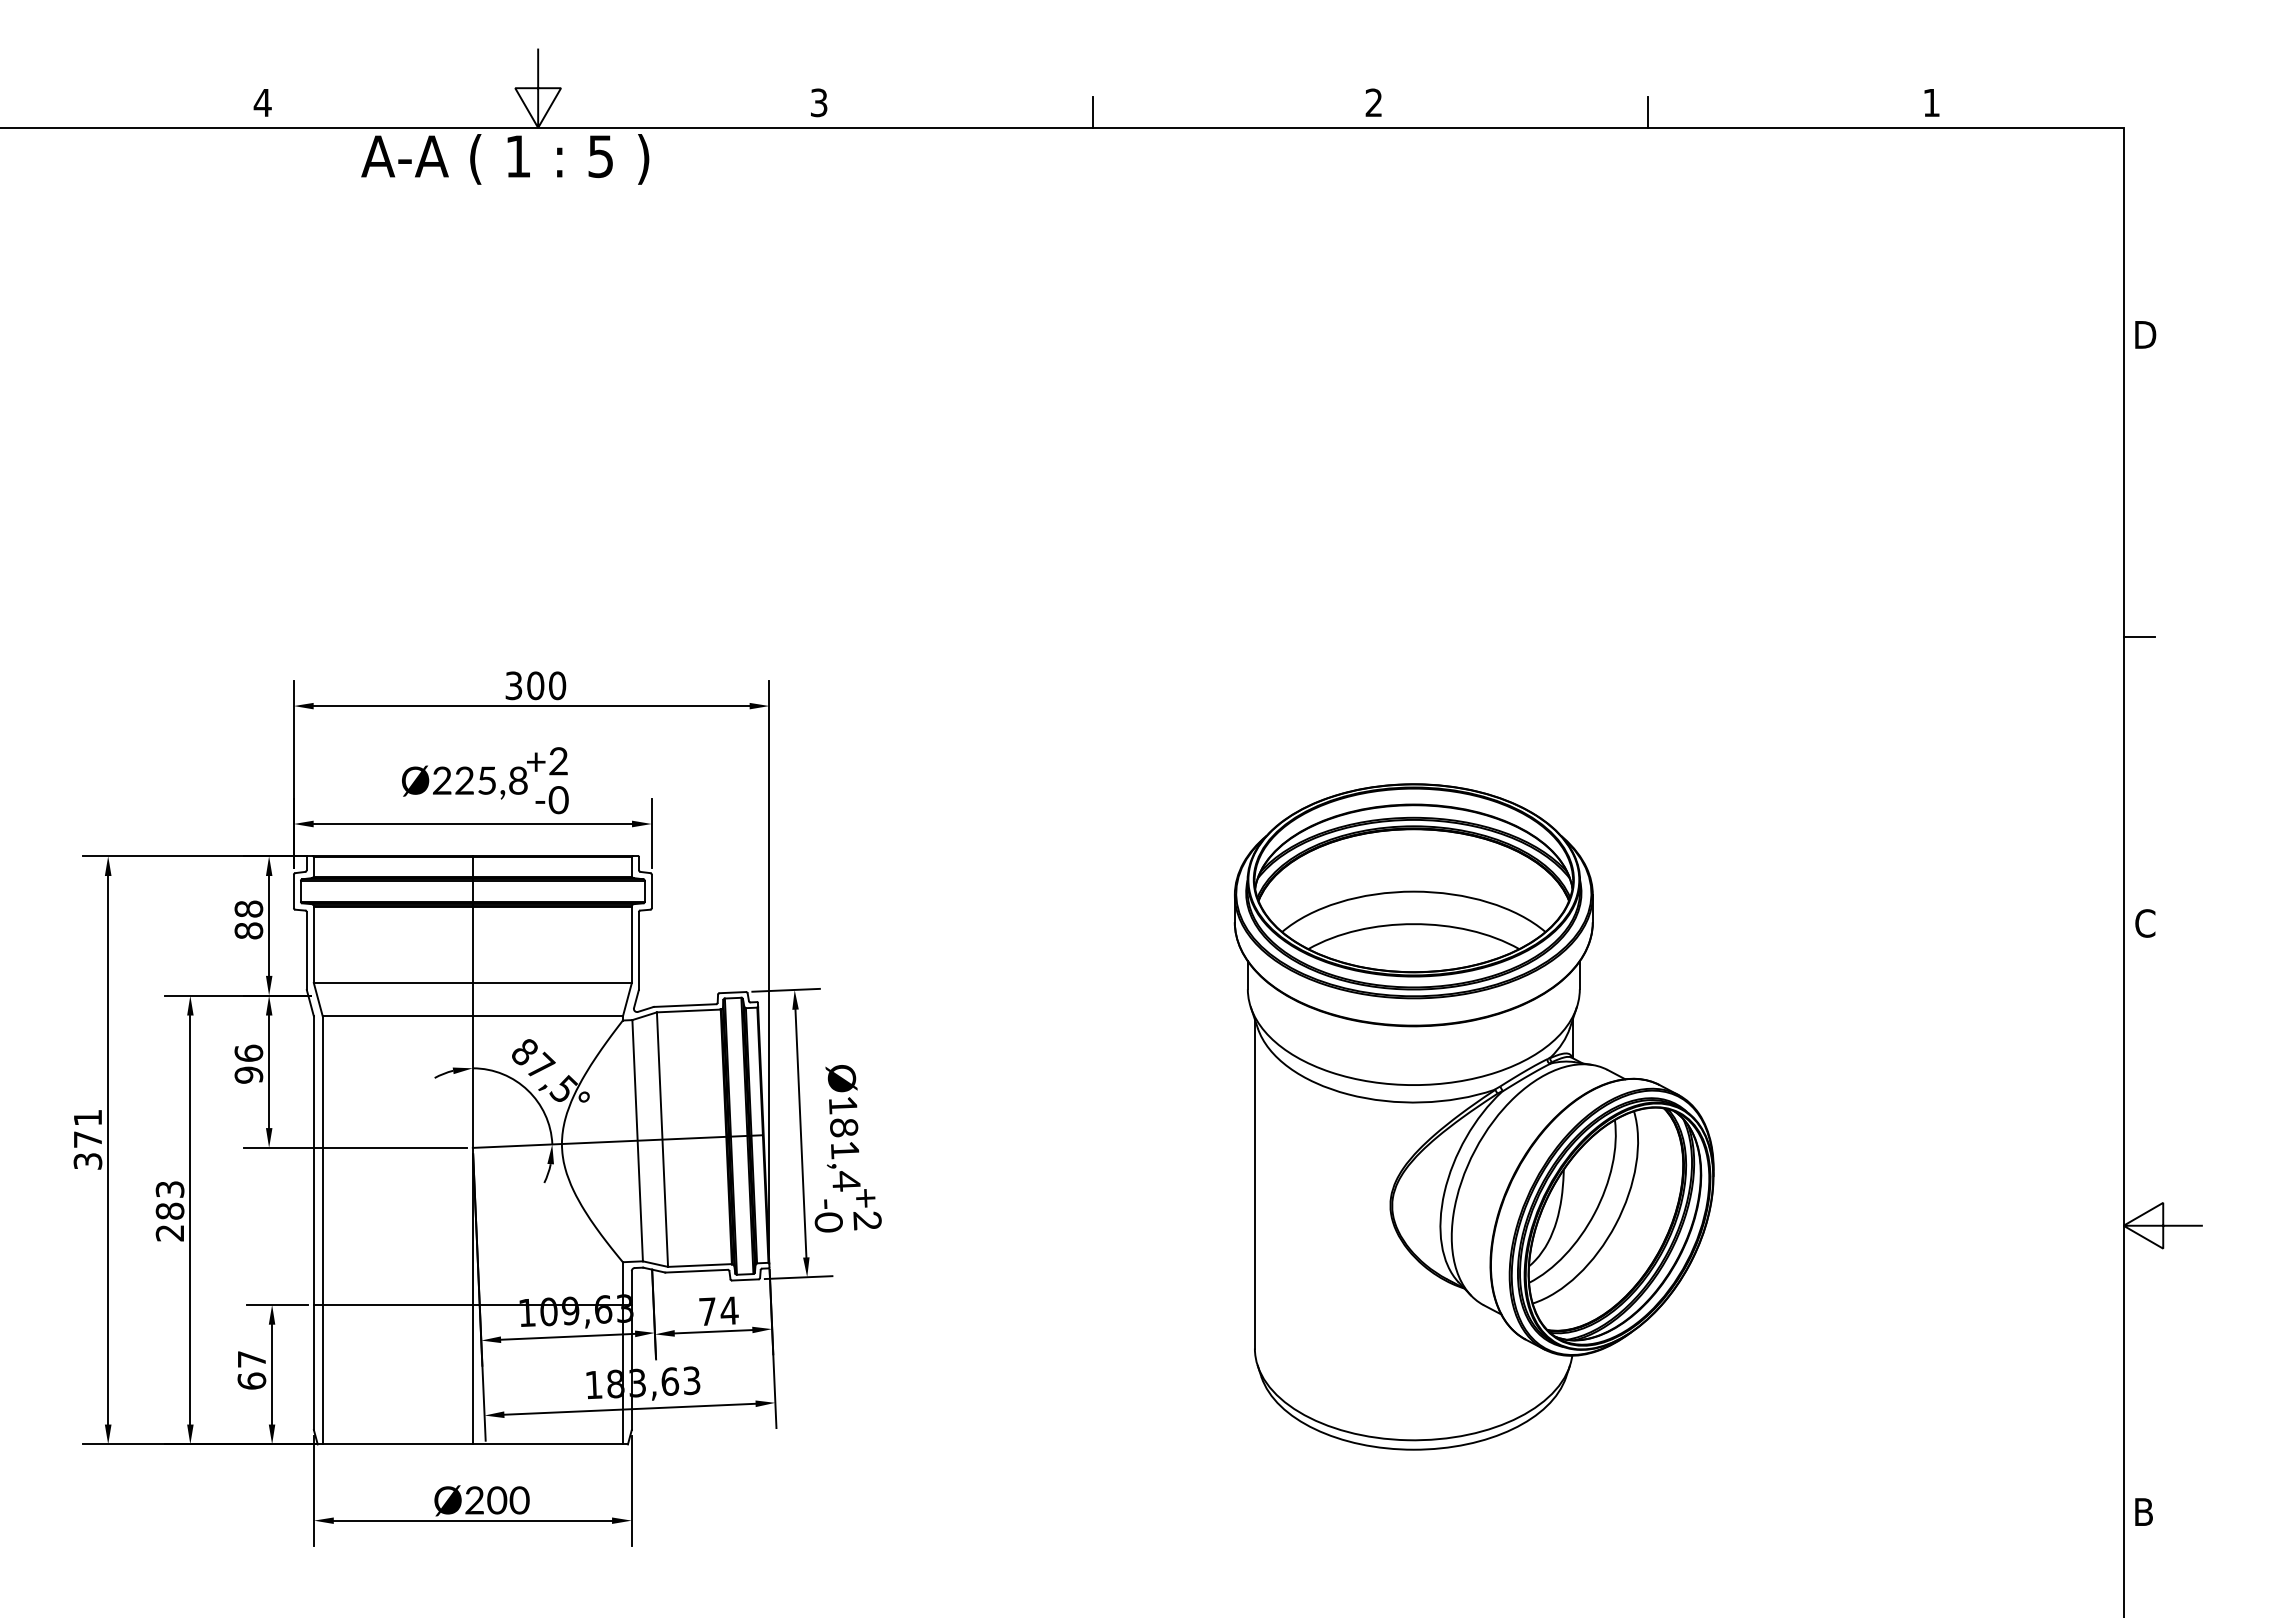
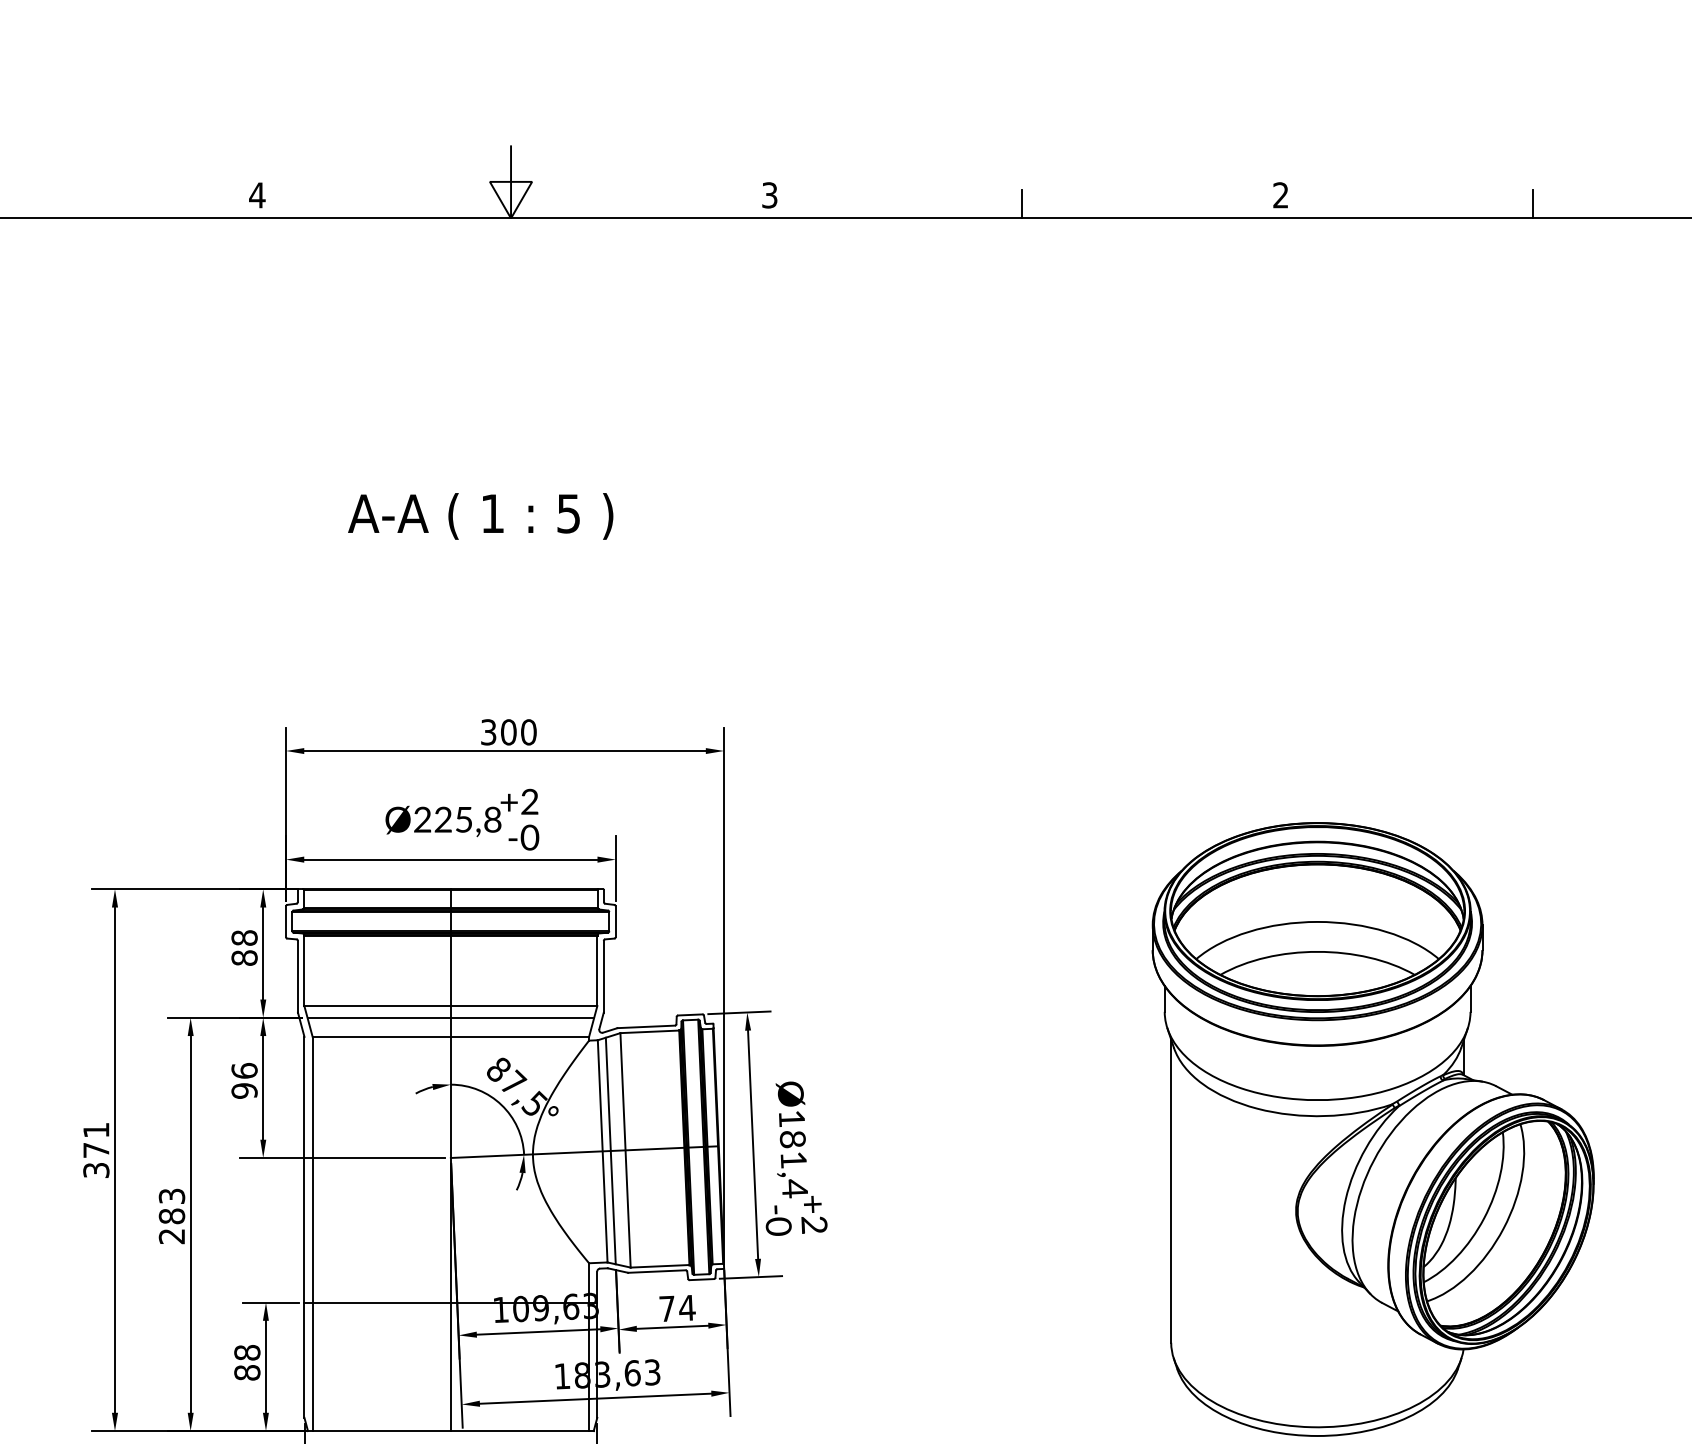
text: (505, 159) -> (480, 516), moved
line: (472, 995) -> (450, 1017), added
line: (646, 1140) -> (610, 1151), added
text: (251, 1369) -> (246, 1362), 67 -> 88

